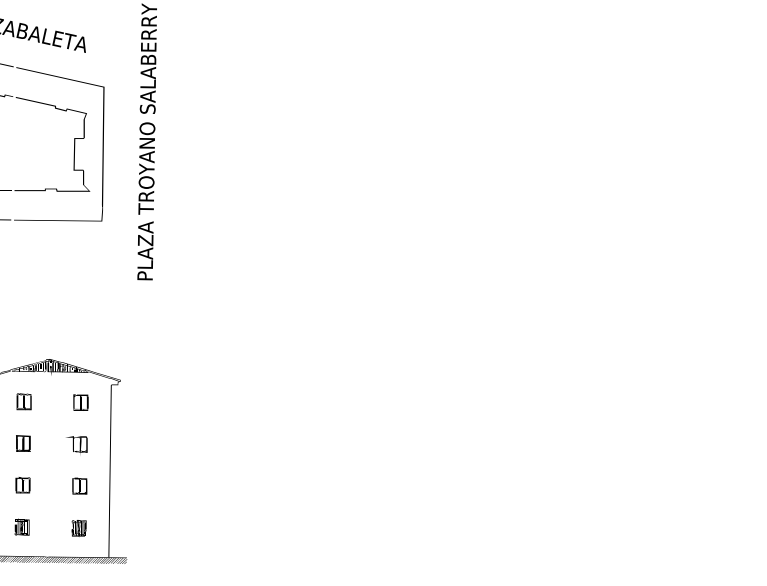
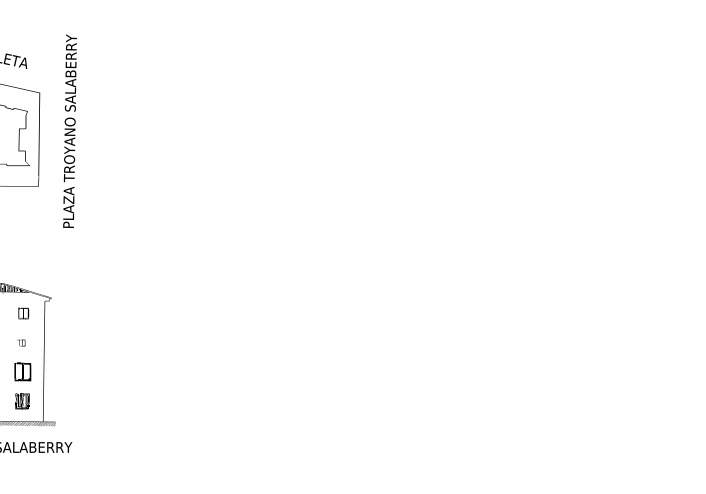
part: (76, 445) -> (20, 343), size x0.6
part: (79, 485) -> (22, 371), size x1.6
part: (79, 528) -> (22, 401), size x1.4

